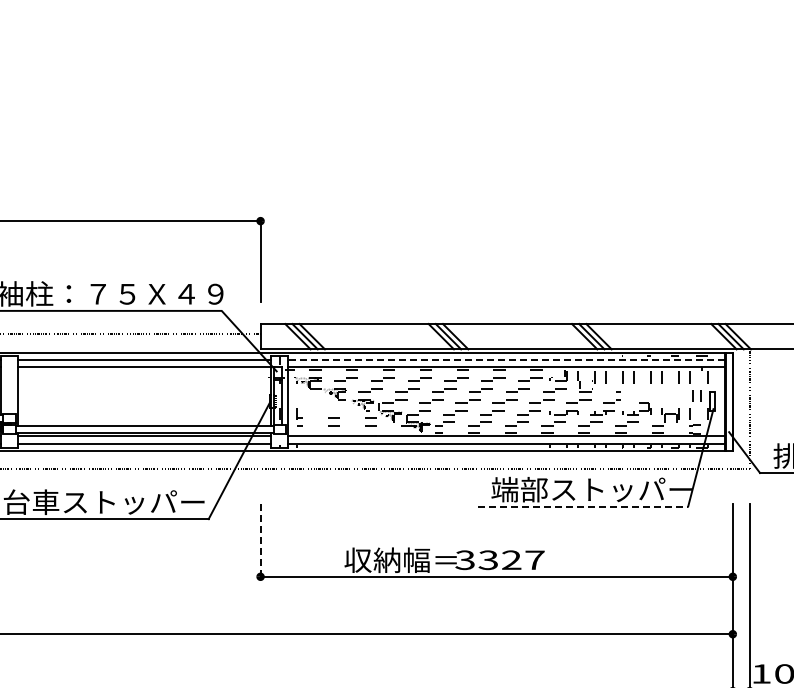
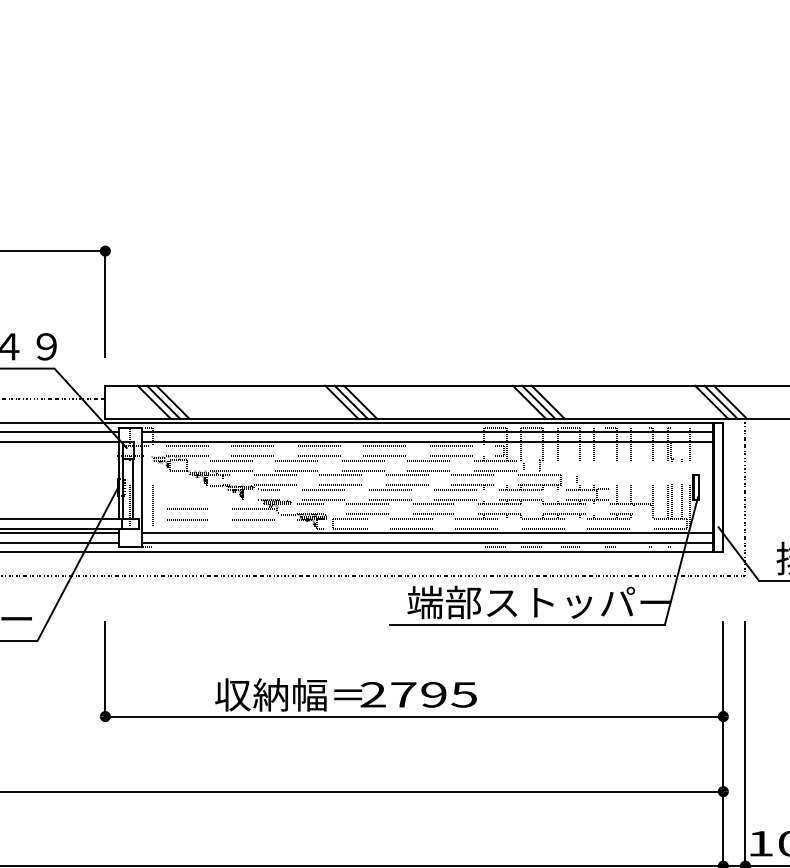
line: (506, 359) -> (427, 432), dashed -> solid
line: (583, 506) -> (527, 624), dashed -> solid
line: (260, 540) -> (105, 669), dashed -> solid
text: (499, 560) -> (418, 695), 3327 -> 2795

